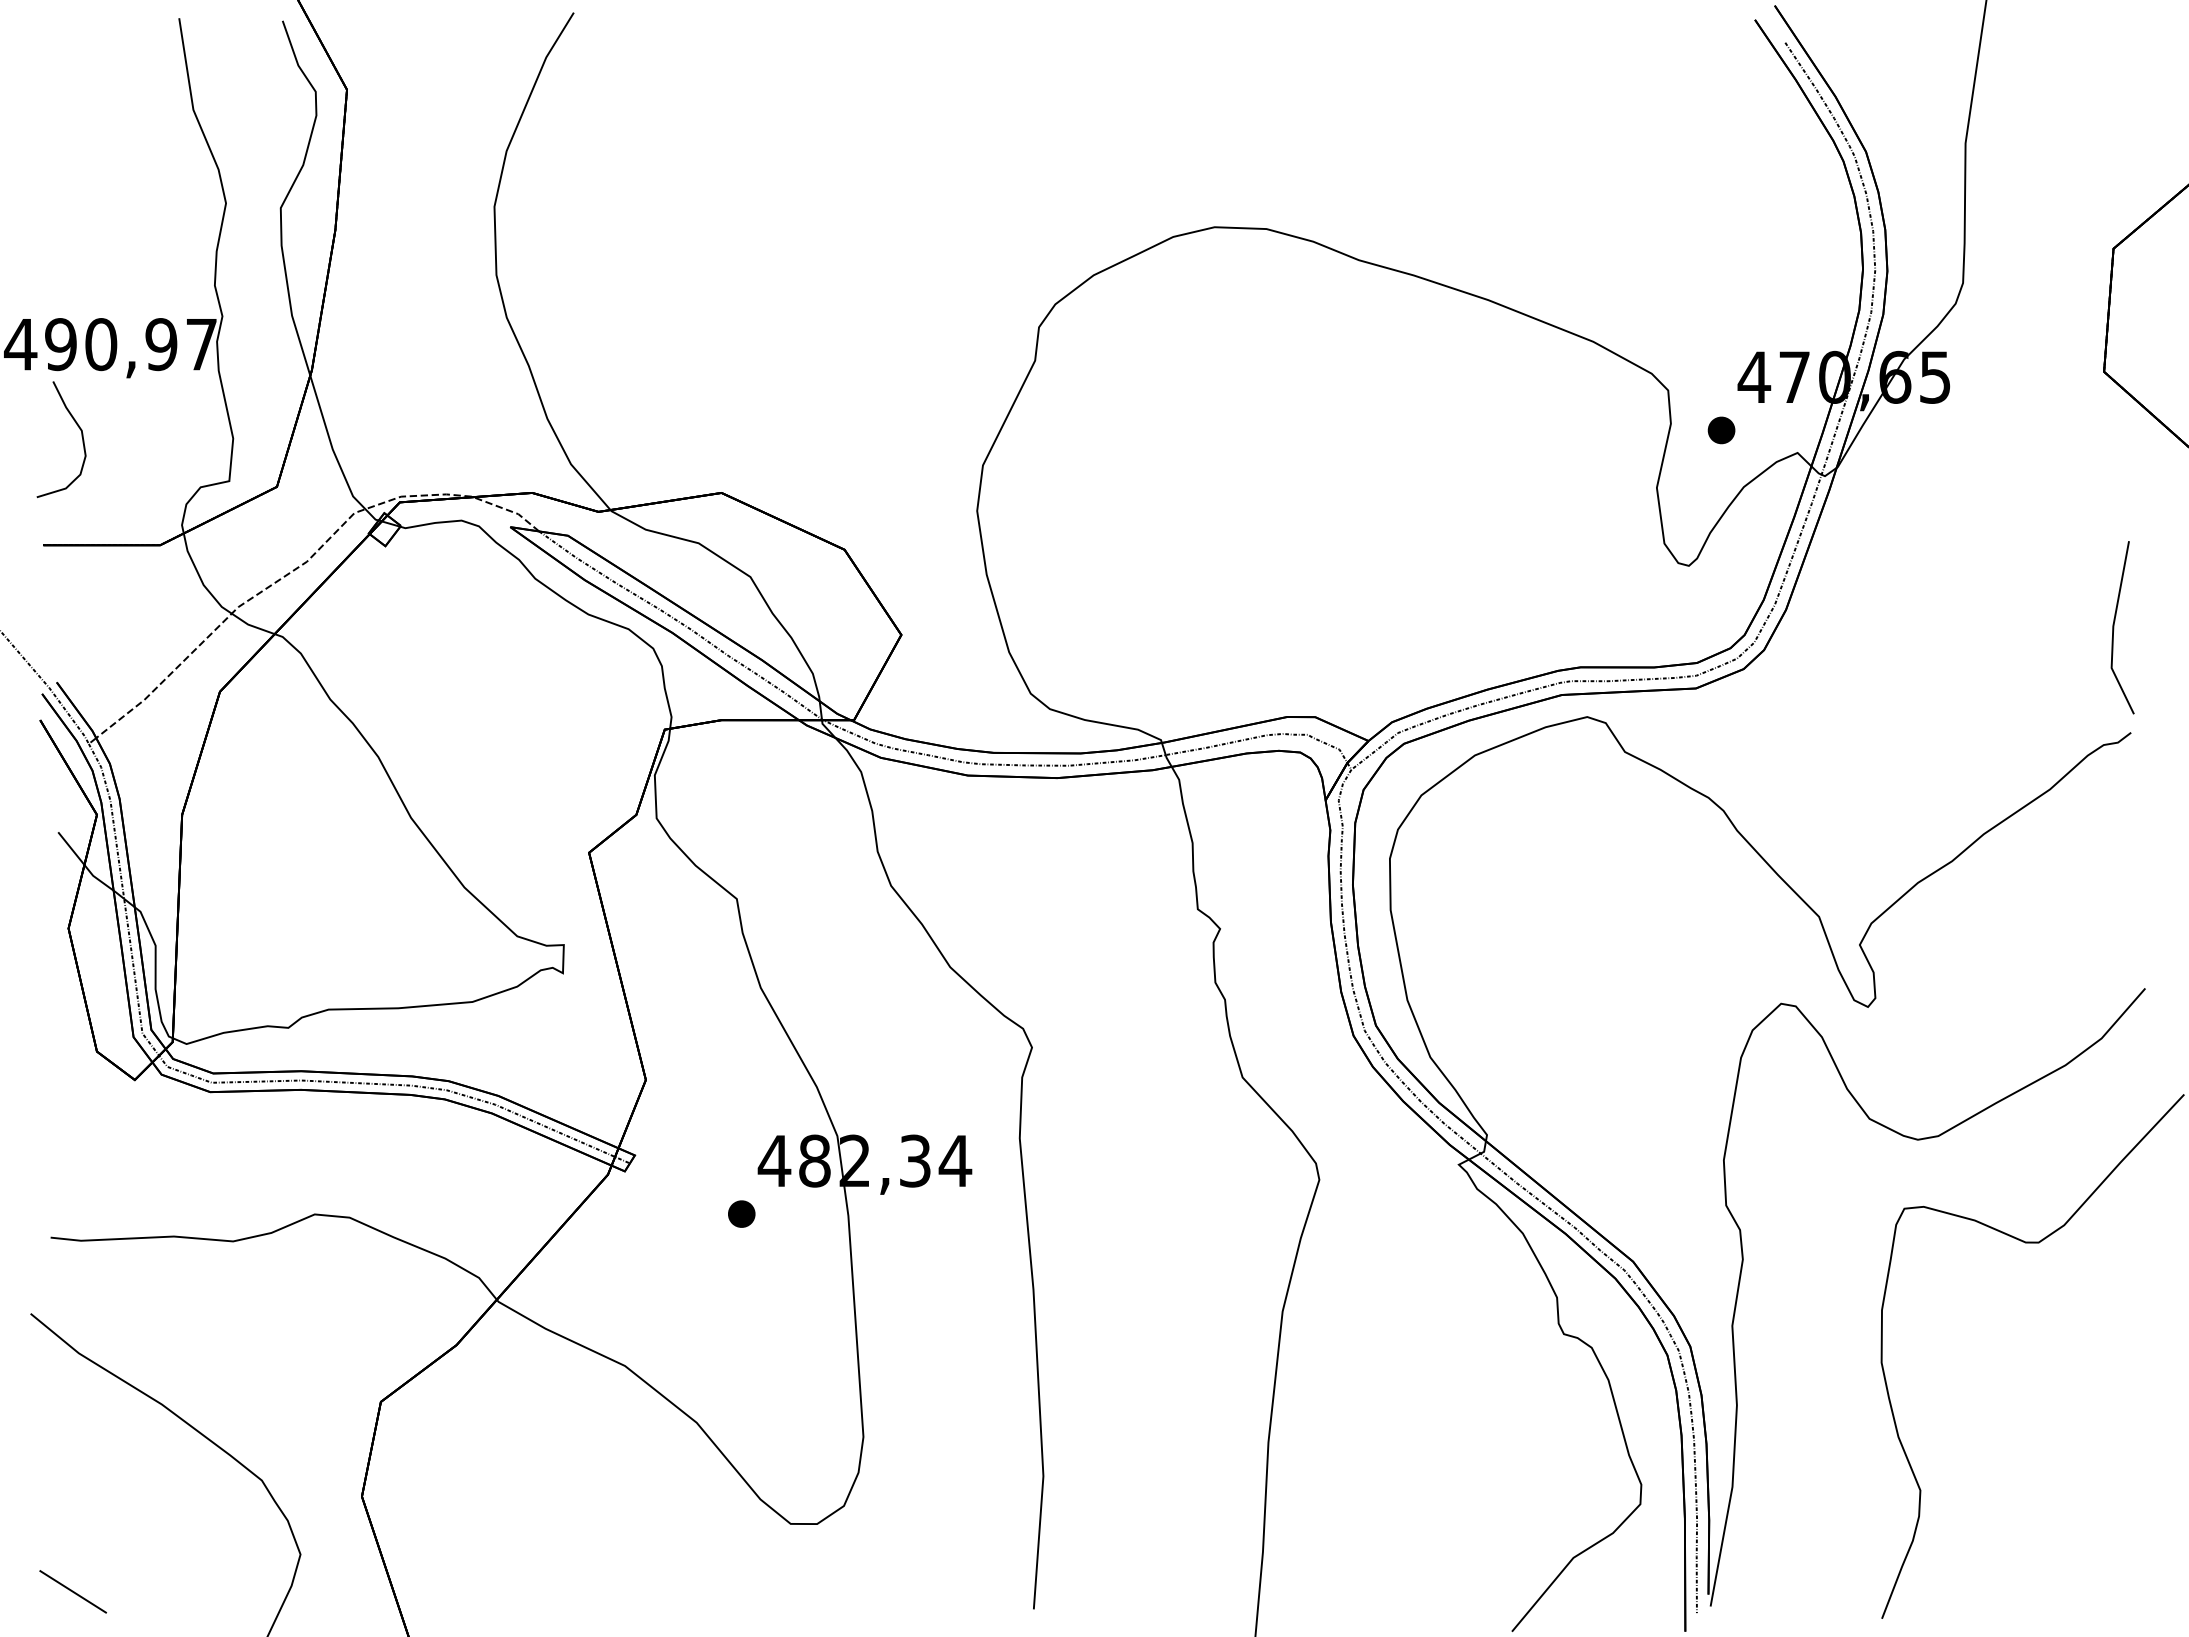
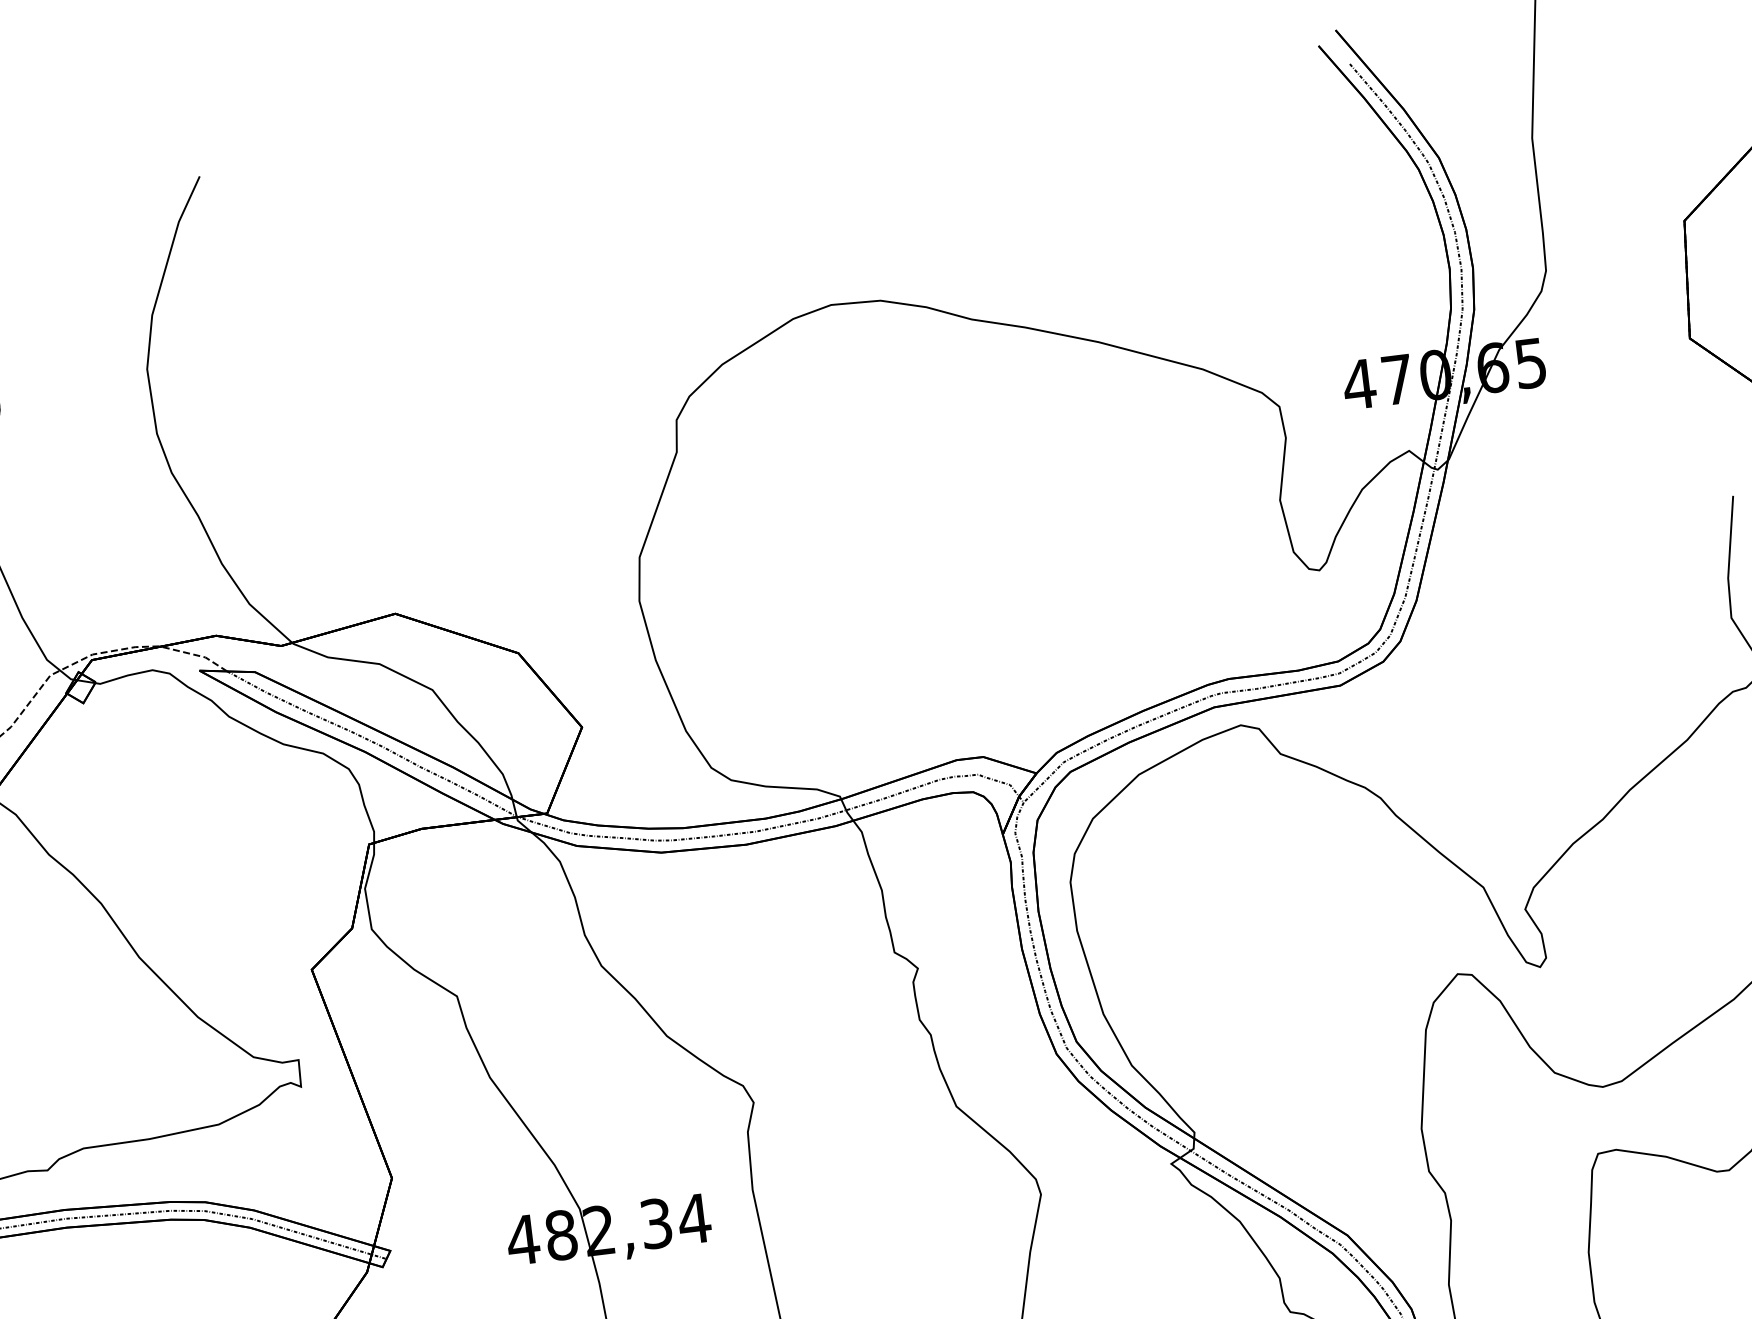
part: (1721, 430) -> (1334, 438), removed
part: (741, 1213) -> (497, 1293), removed

